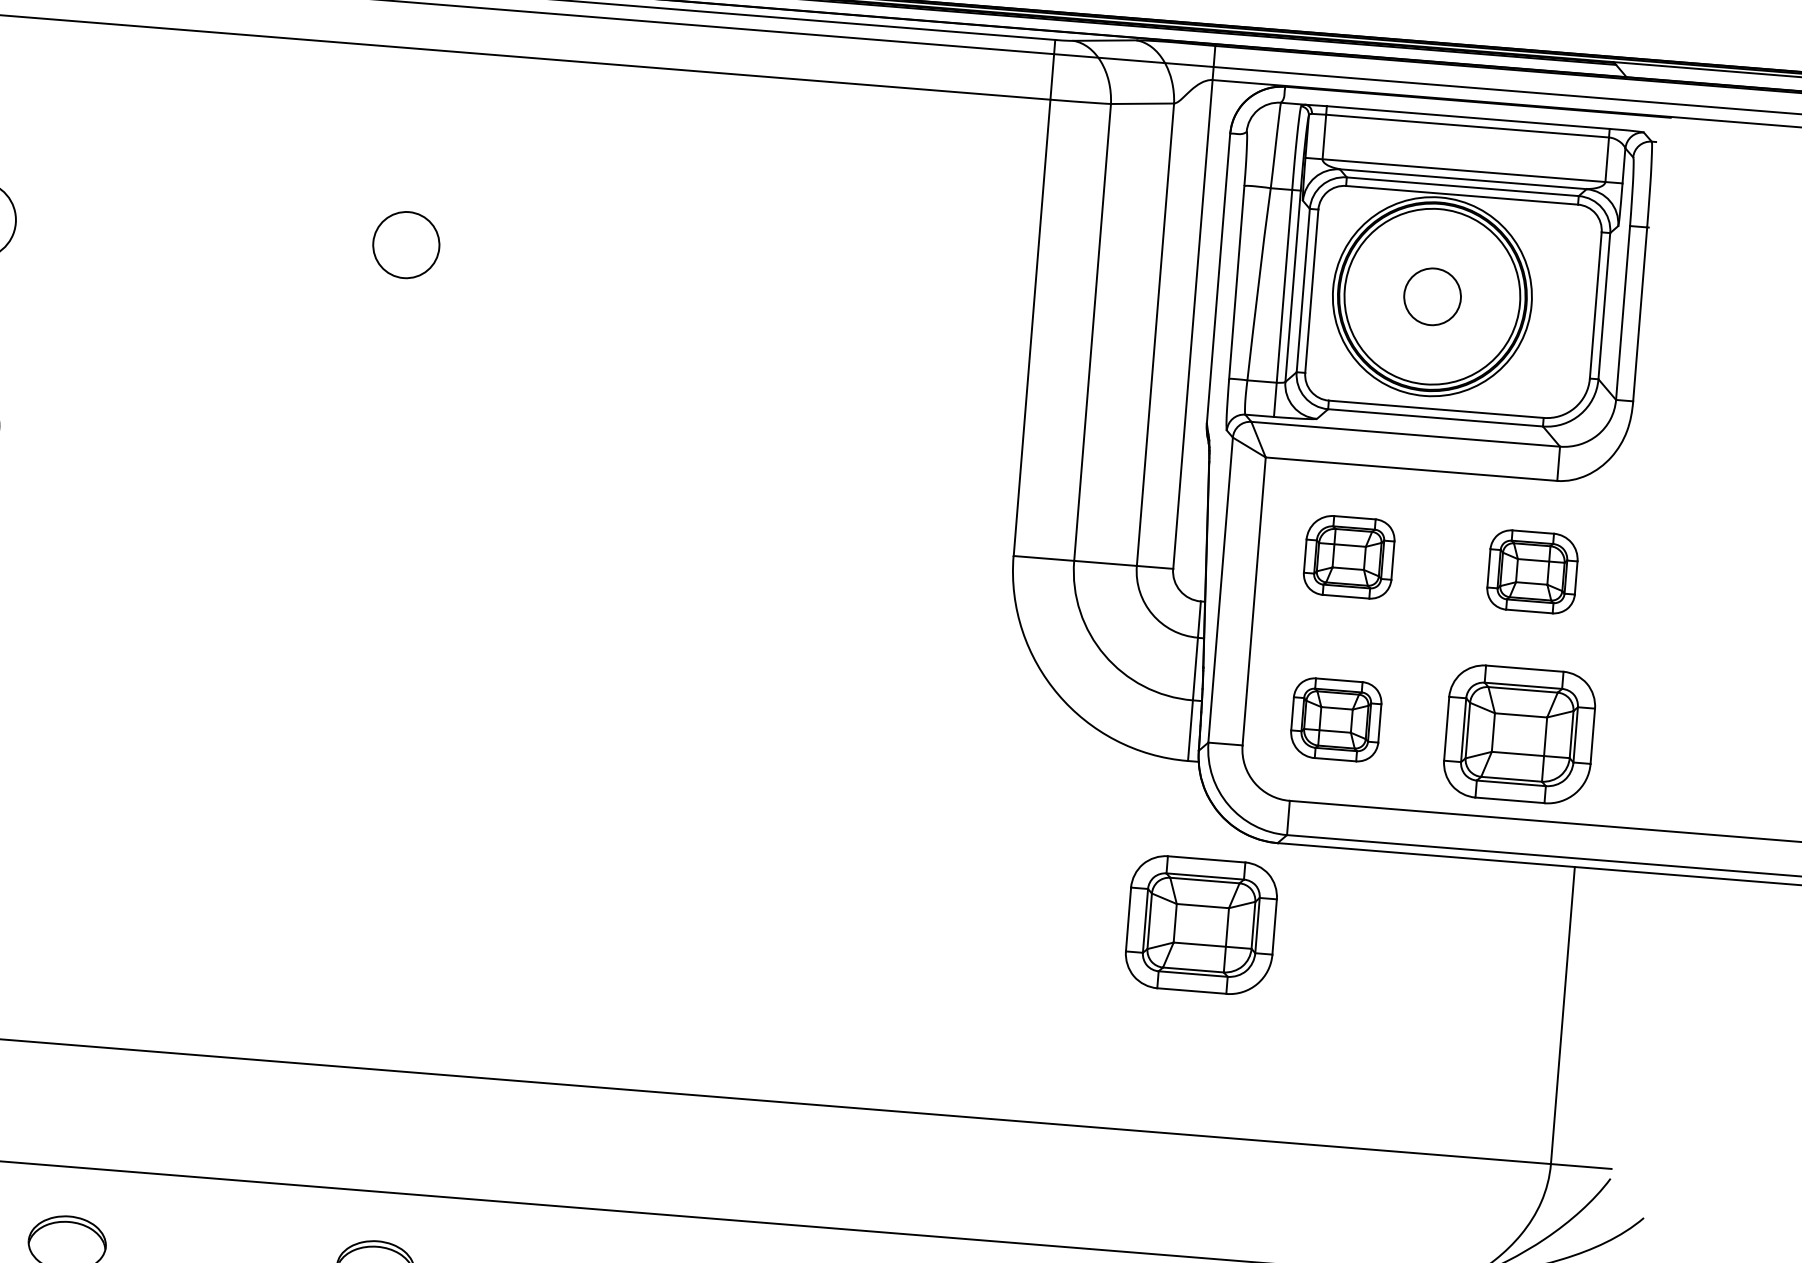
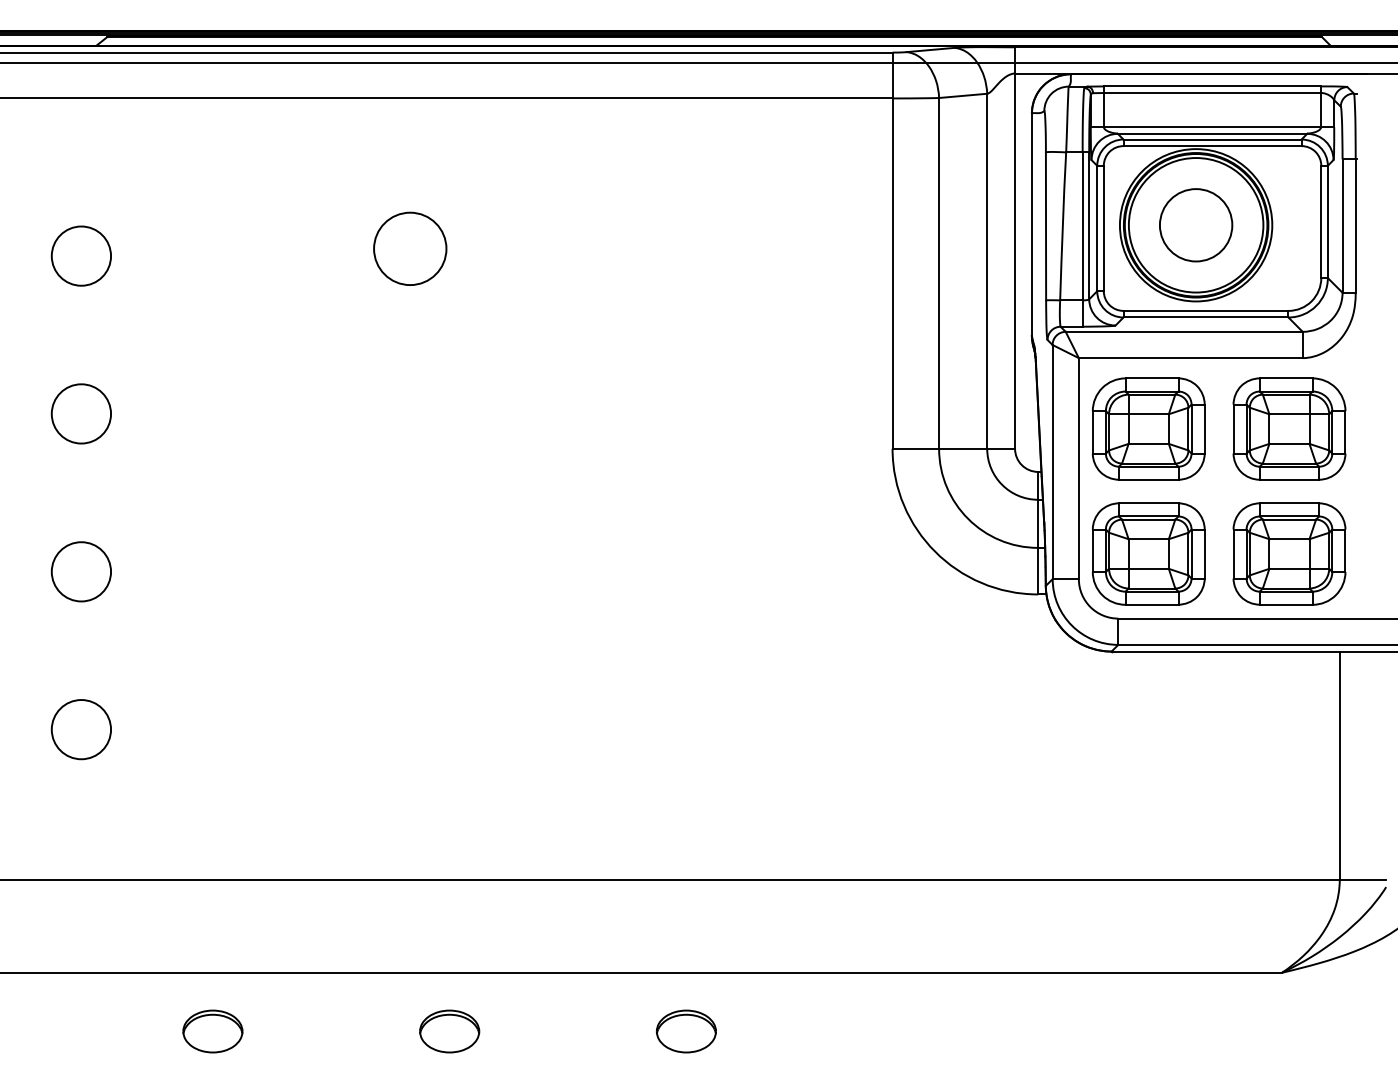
circle: (406, 244) -> (410, 248), size x1.43
circle: (1432, 297) -> (1196, 225), size x1.67
part: (1349, 556) -> (1148, 428), size x1.67
part: (1532, 571) -> (1289, 428), size x1.67
part: (1335, 719) -> (1148, 553), size x1.67
part: (1201, 924) -> (1058, 718), removed

